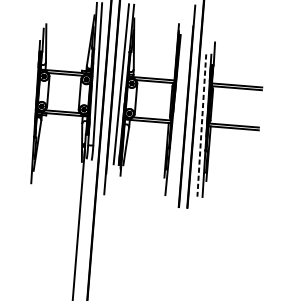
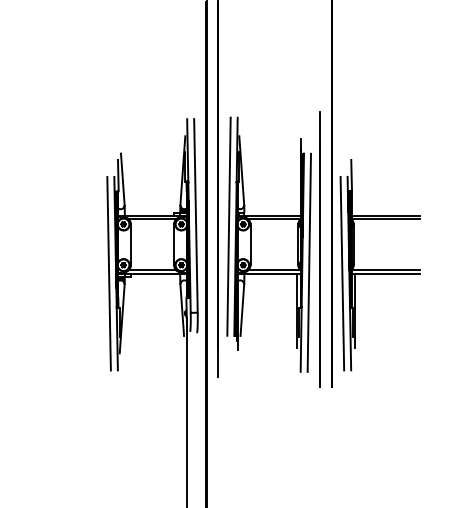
line: (30, 111) -> (108, 273), added
line: (178, 115) -> (309, 262), added
line: (201, 125) -> (342, 273), dashed -> solid

